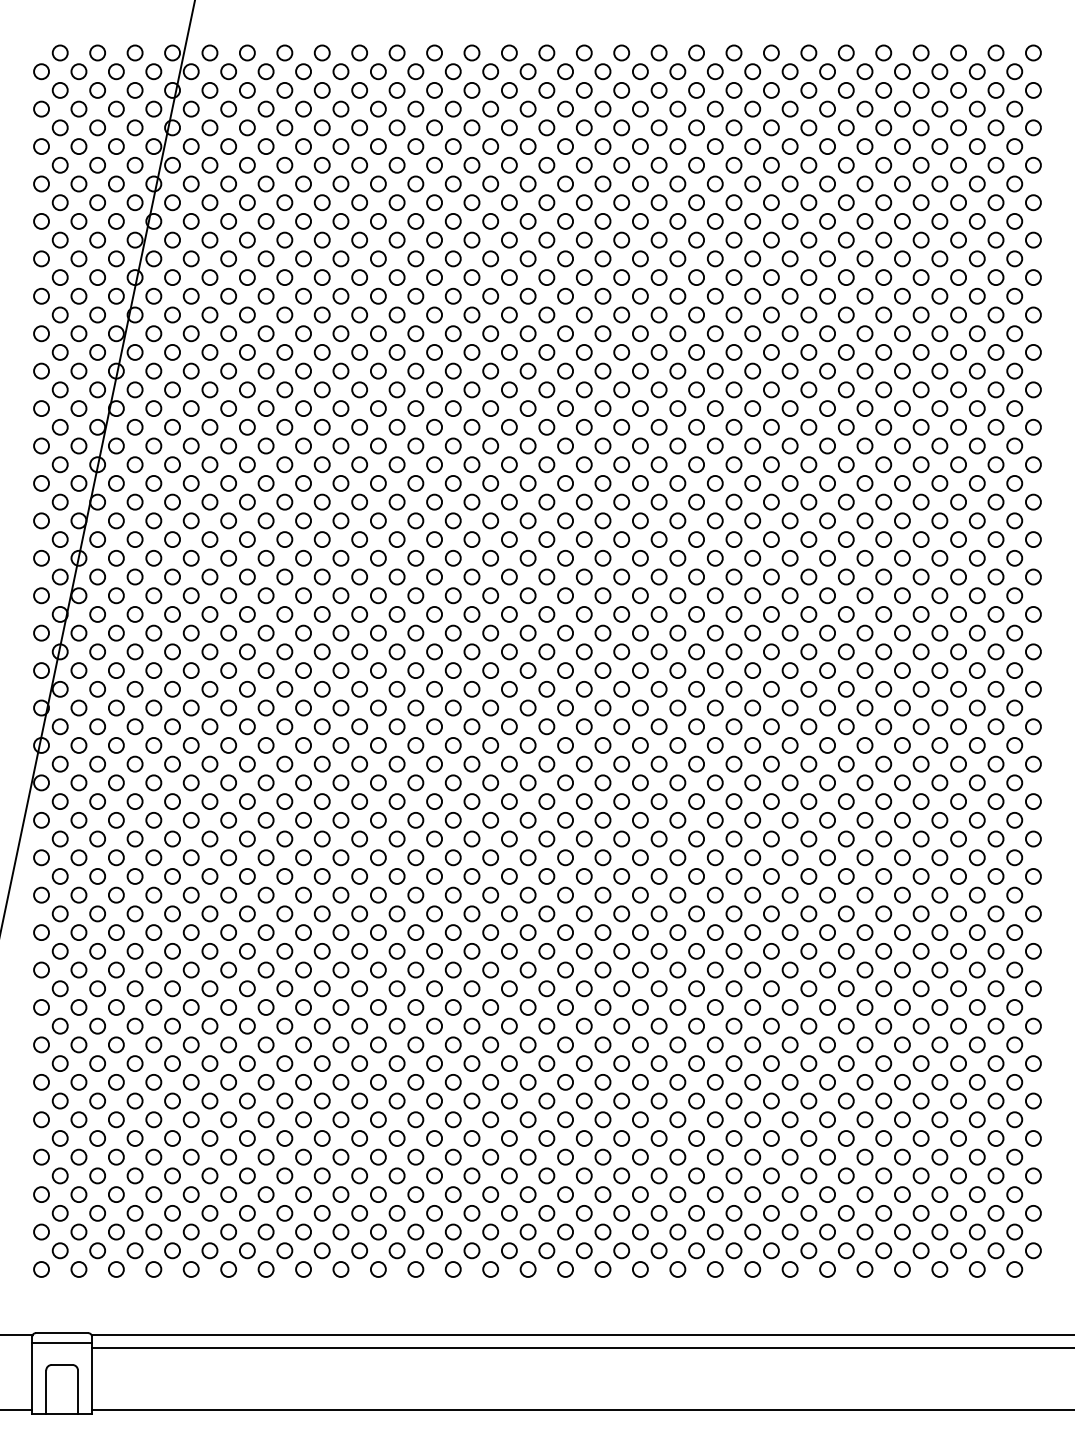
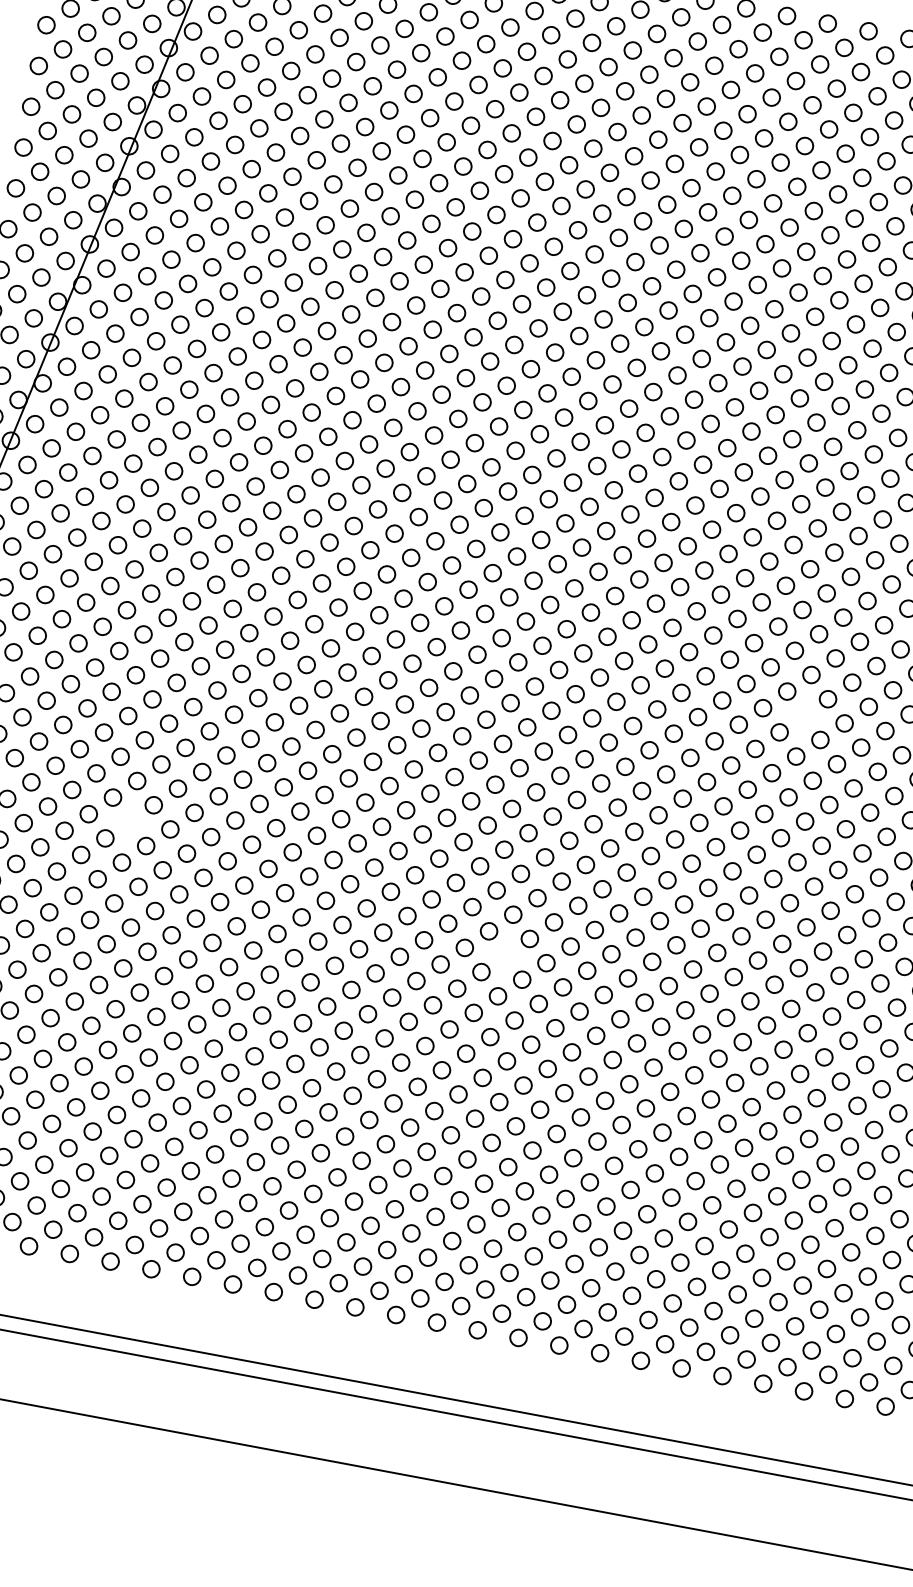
circle: (827, 670) -> (803, 715), removed
circle: (247, 876) -> (129, 821), removed
circle: (602, 932) -> (505, 955), removed

